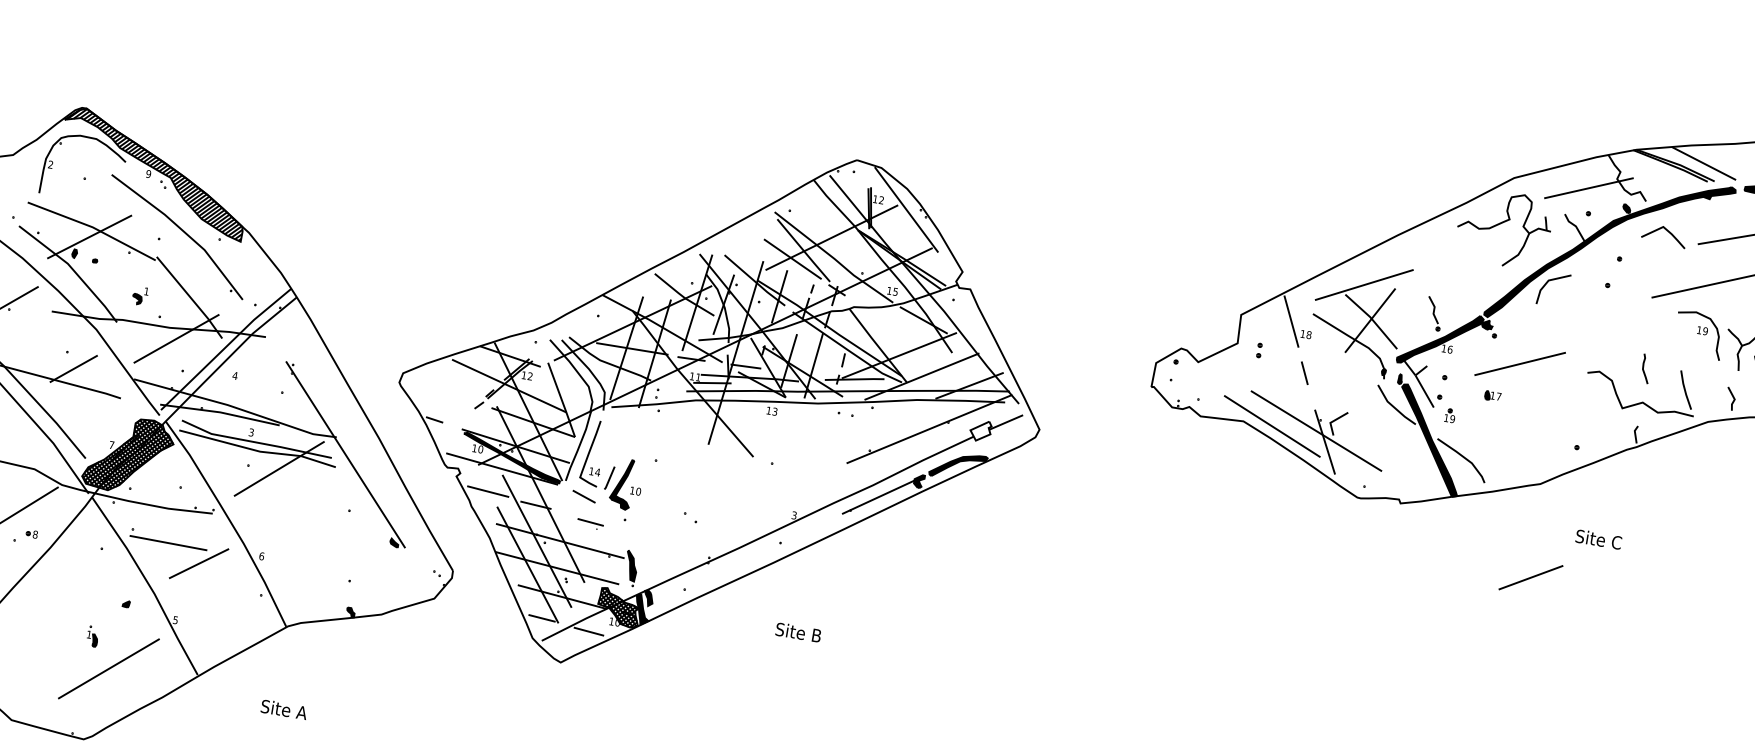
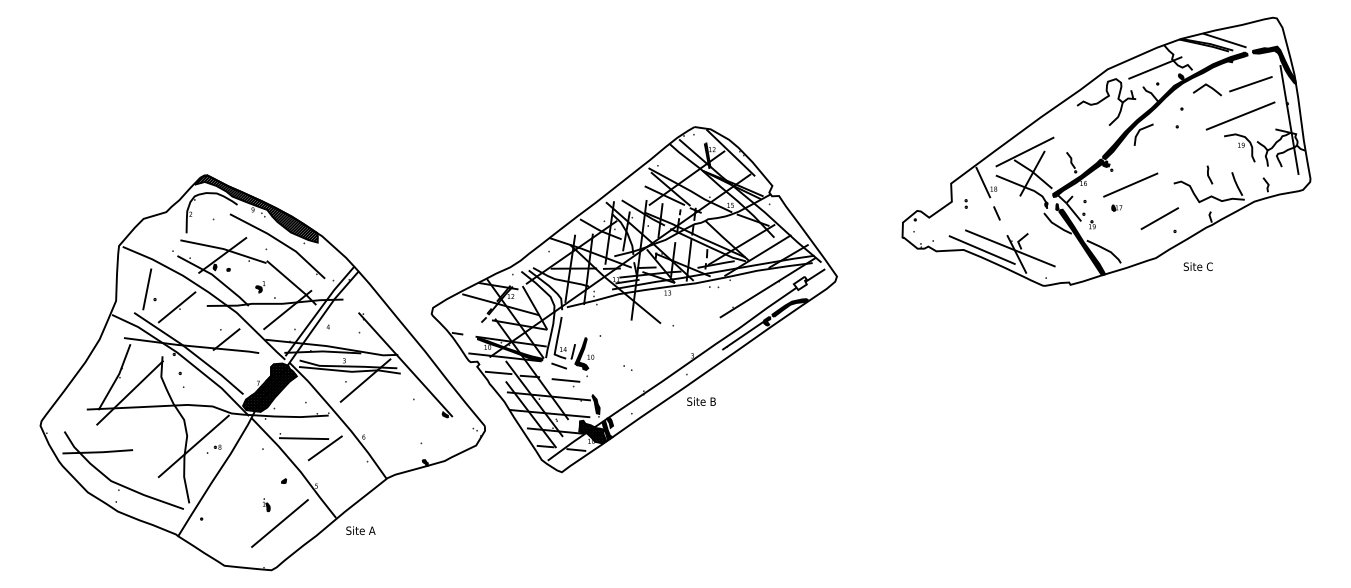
part: (589, 523) -> (565, 382), size x1.67
text: (1597, 539) -> (1197, 266), moved
line: (1530, 577) -> (1159, 218), moved
text: (798, 632) -> (701, 401), moved
text: (283, 709) -> (360, 530), moved

